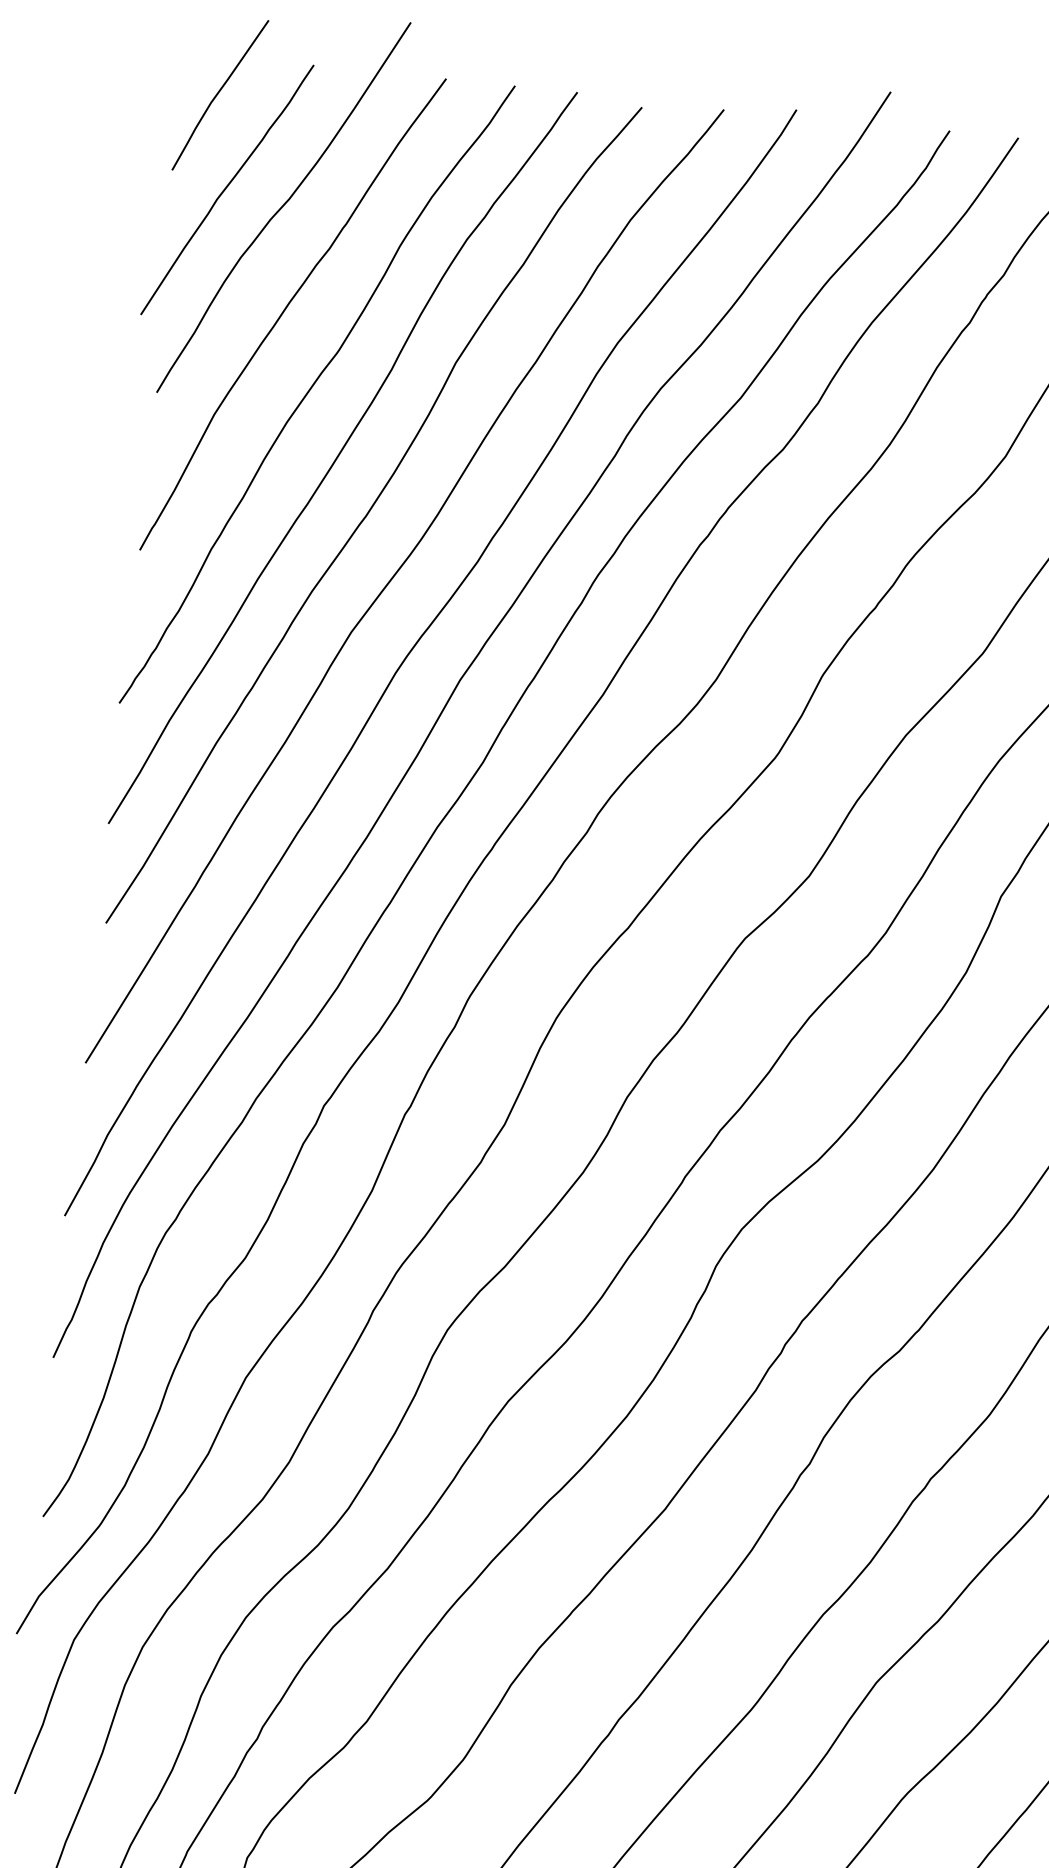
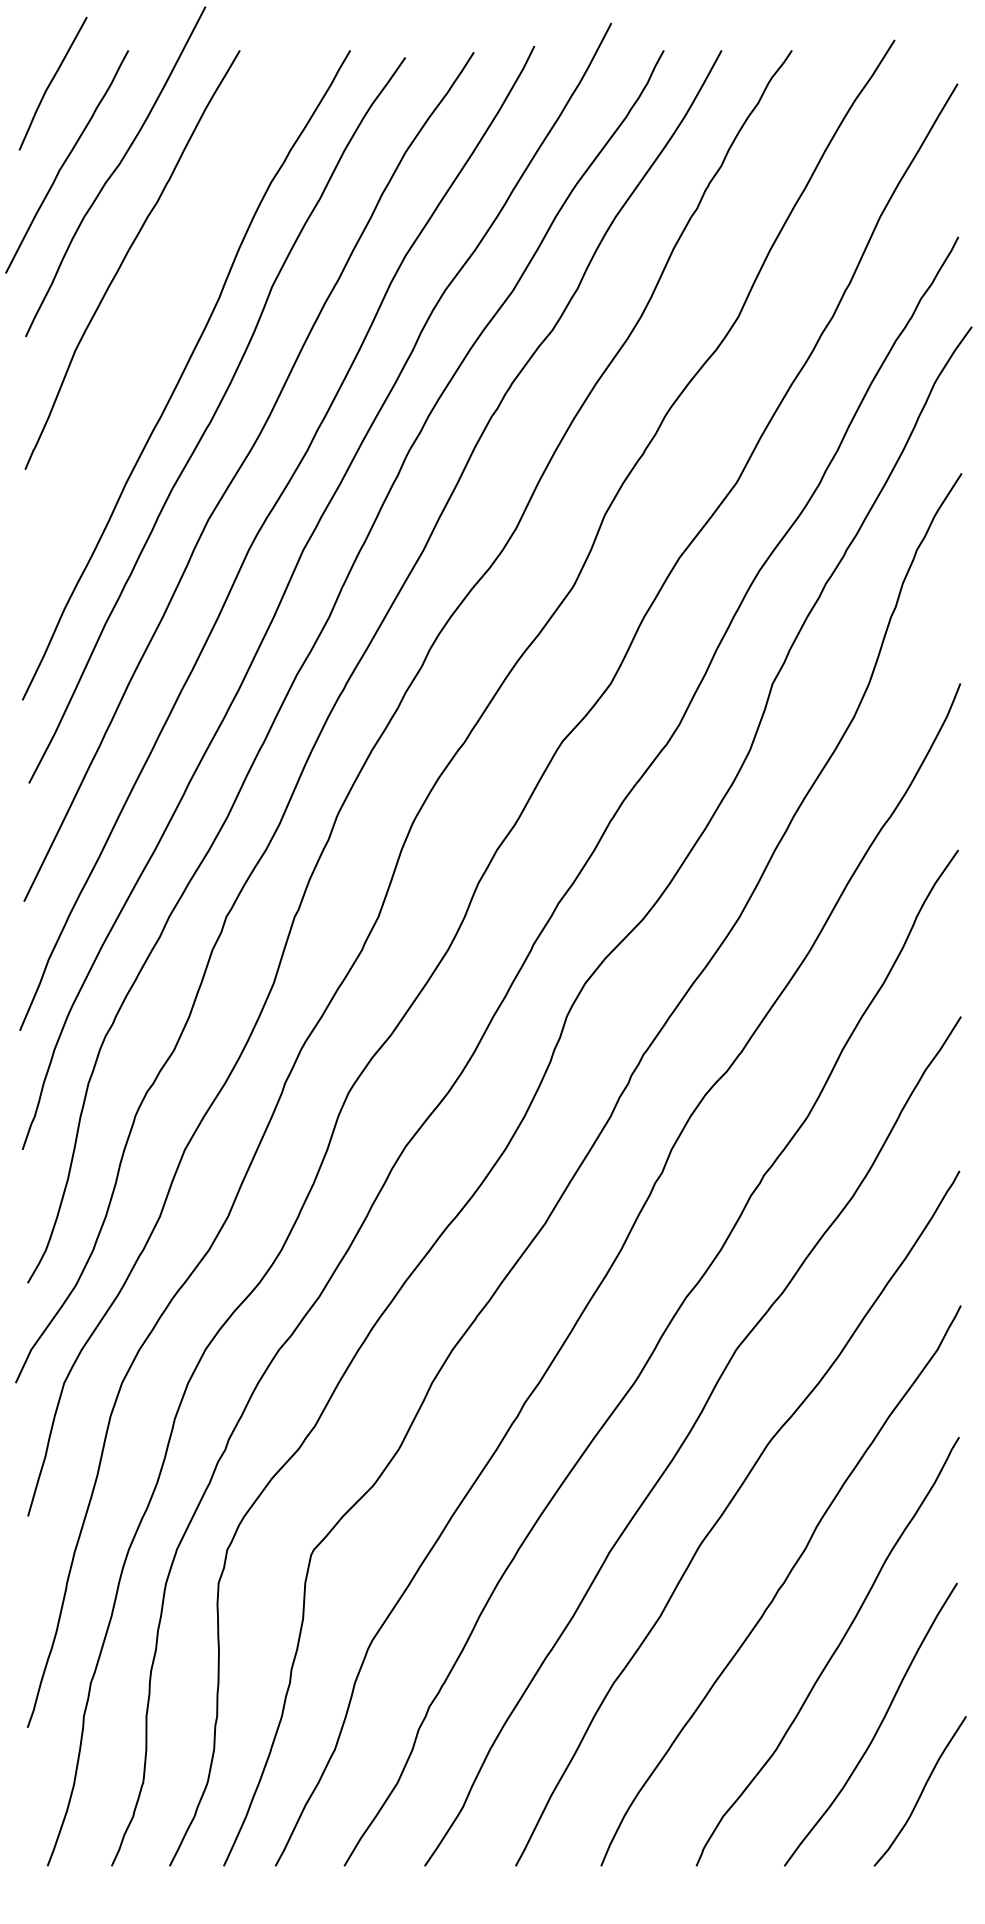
curve: (310, 391) -> (153, 322), removed

